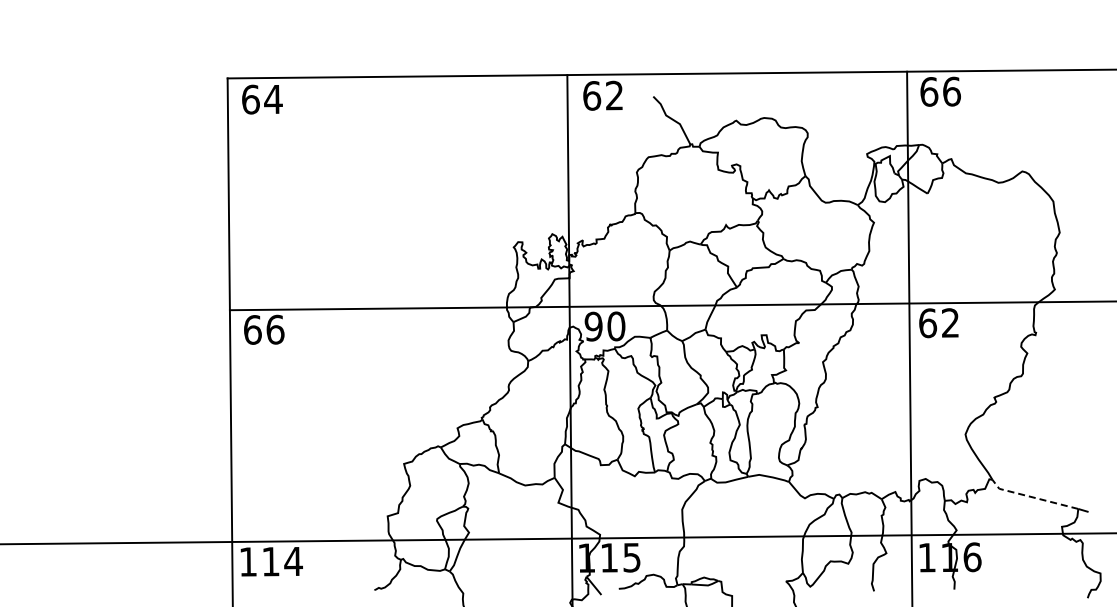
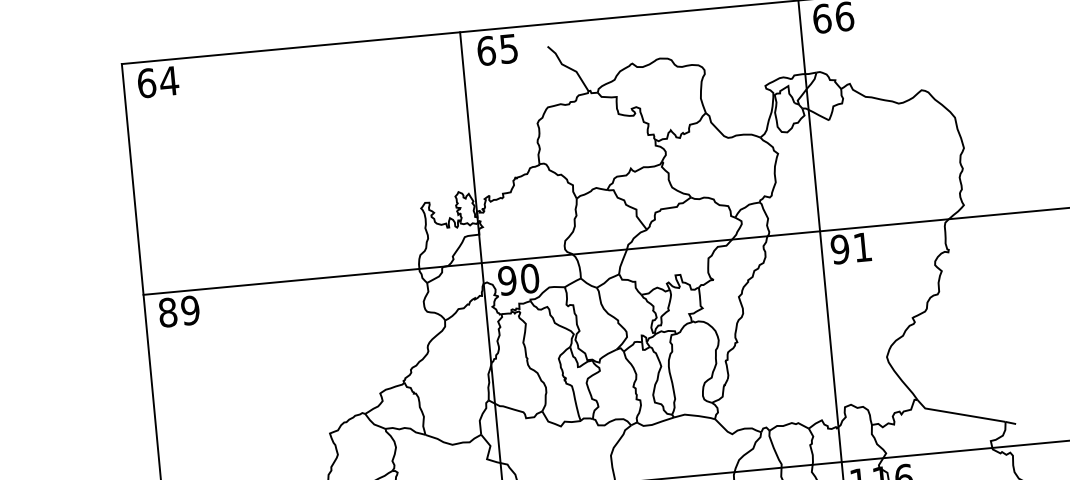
text: (614, 95) -> (508, 48), 62 -> 65
text: (938, 323) -> (850, 248), 62 -> 91
text: (264, 329) -> (179, 311), 66 -> 89
line: (1032, 497) -> (958, 414), dashed -> solid

